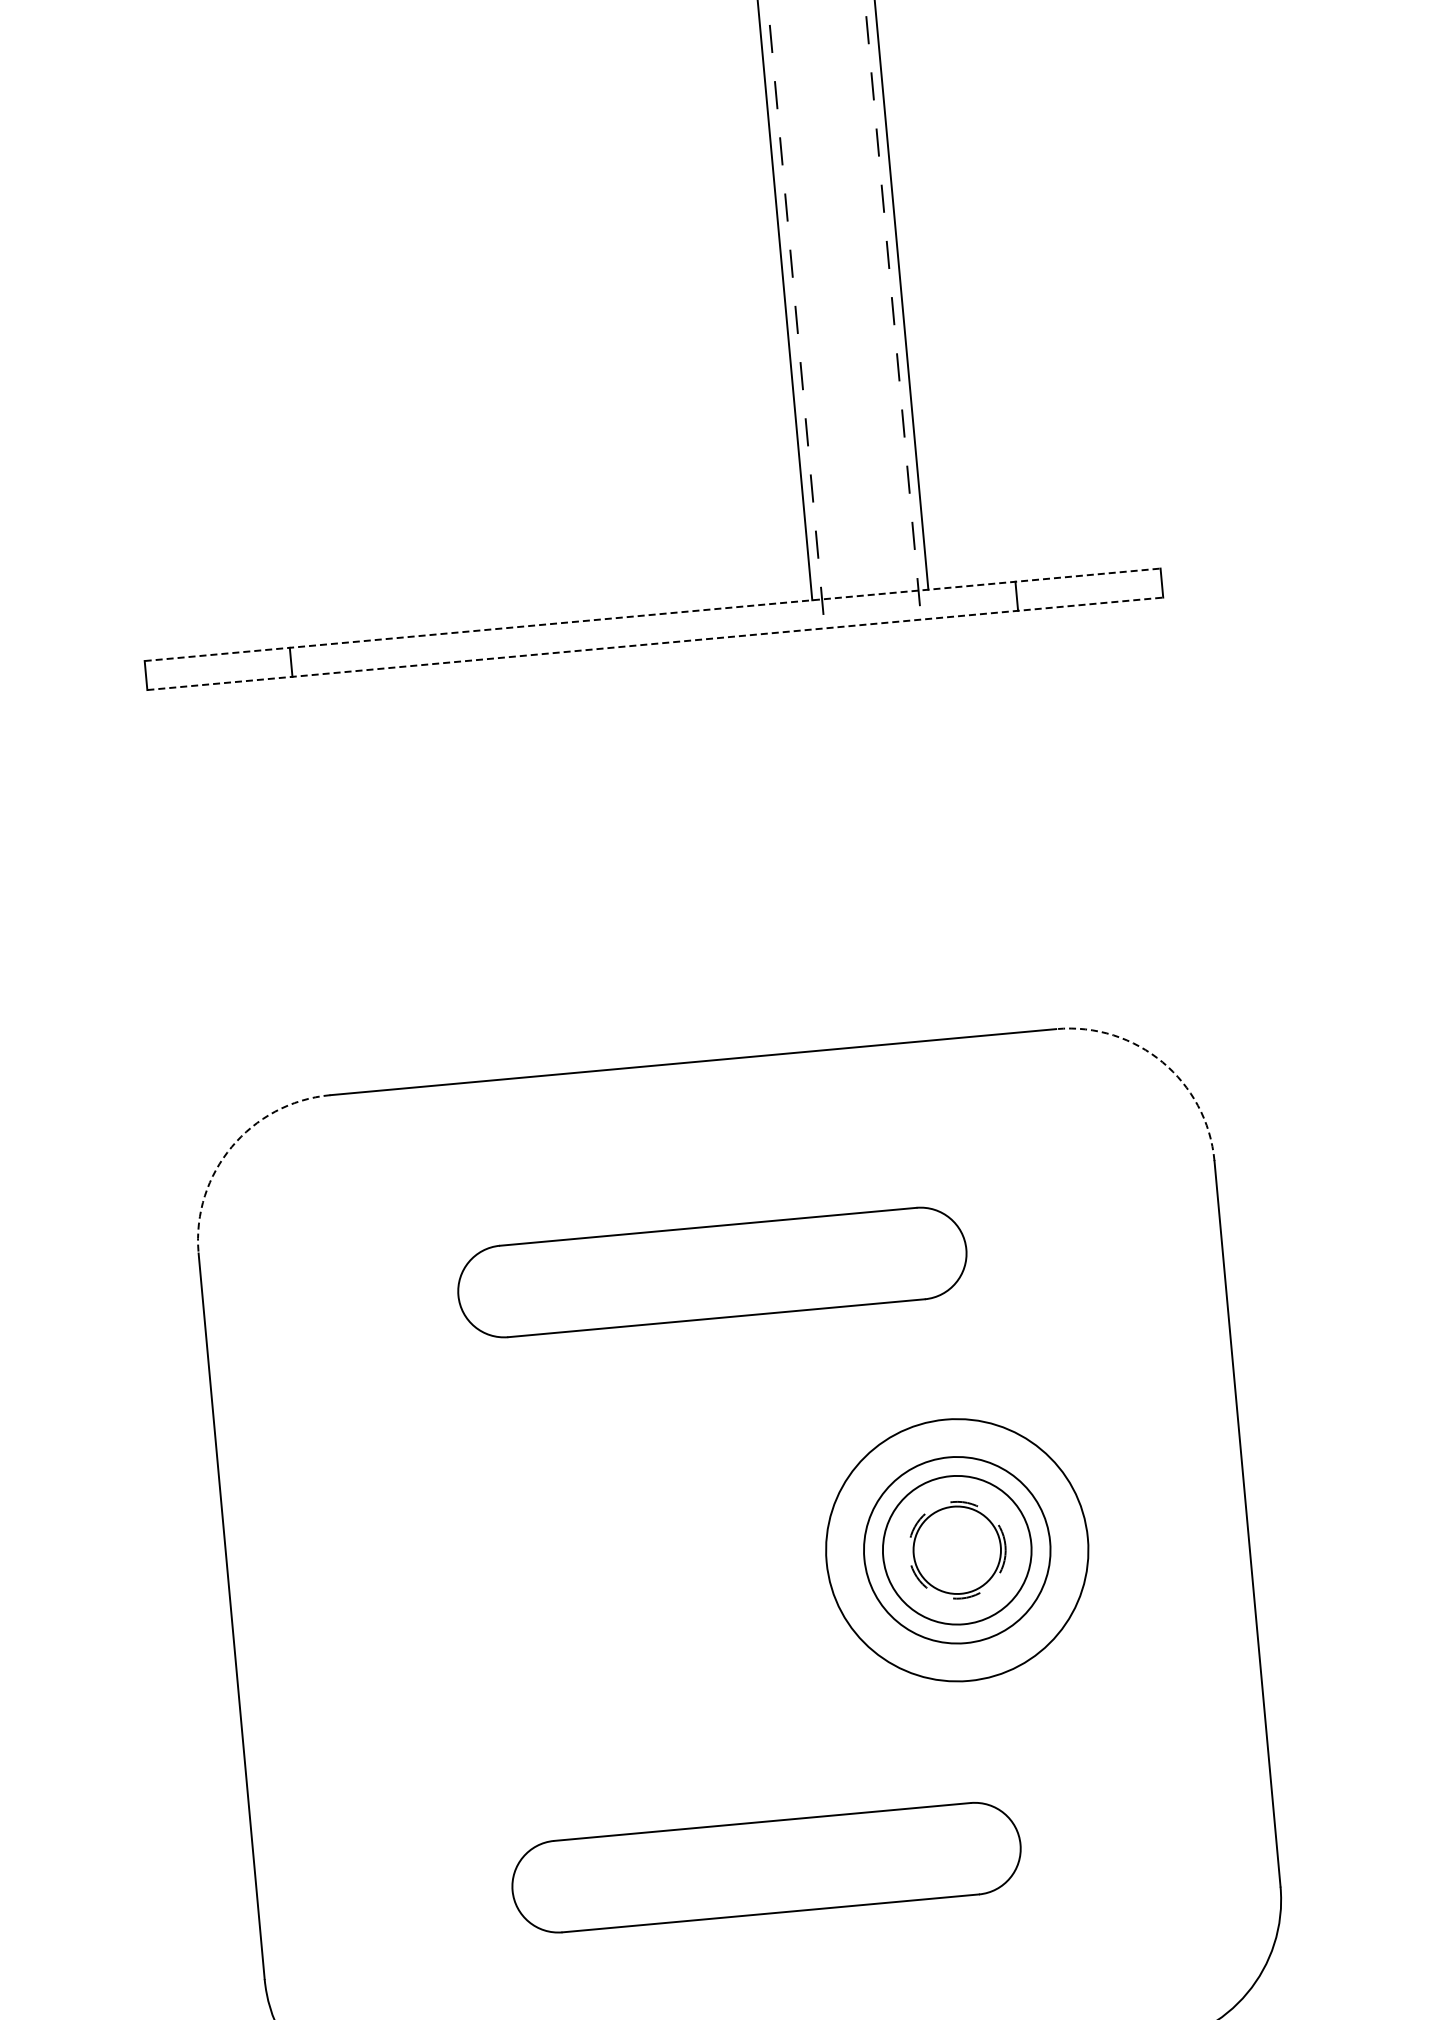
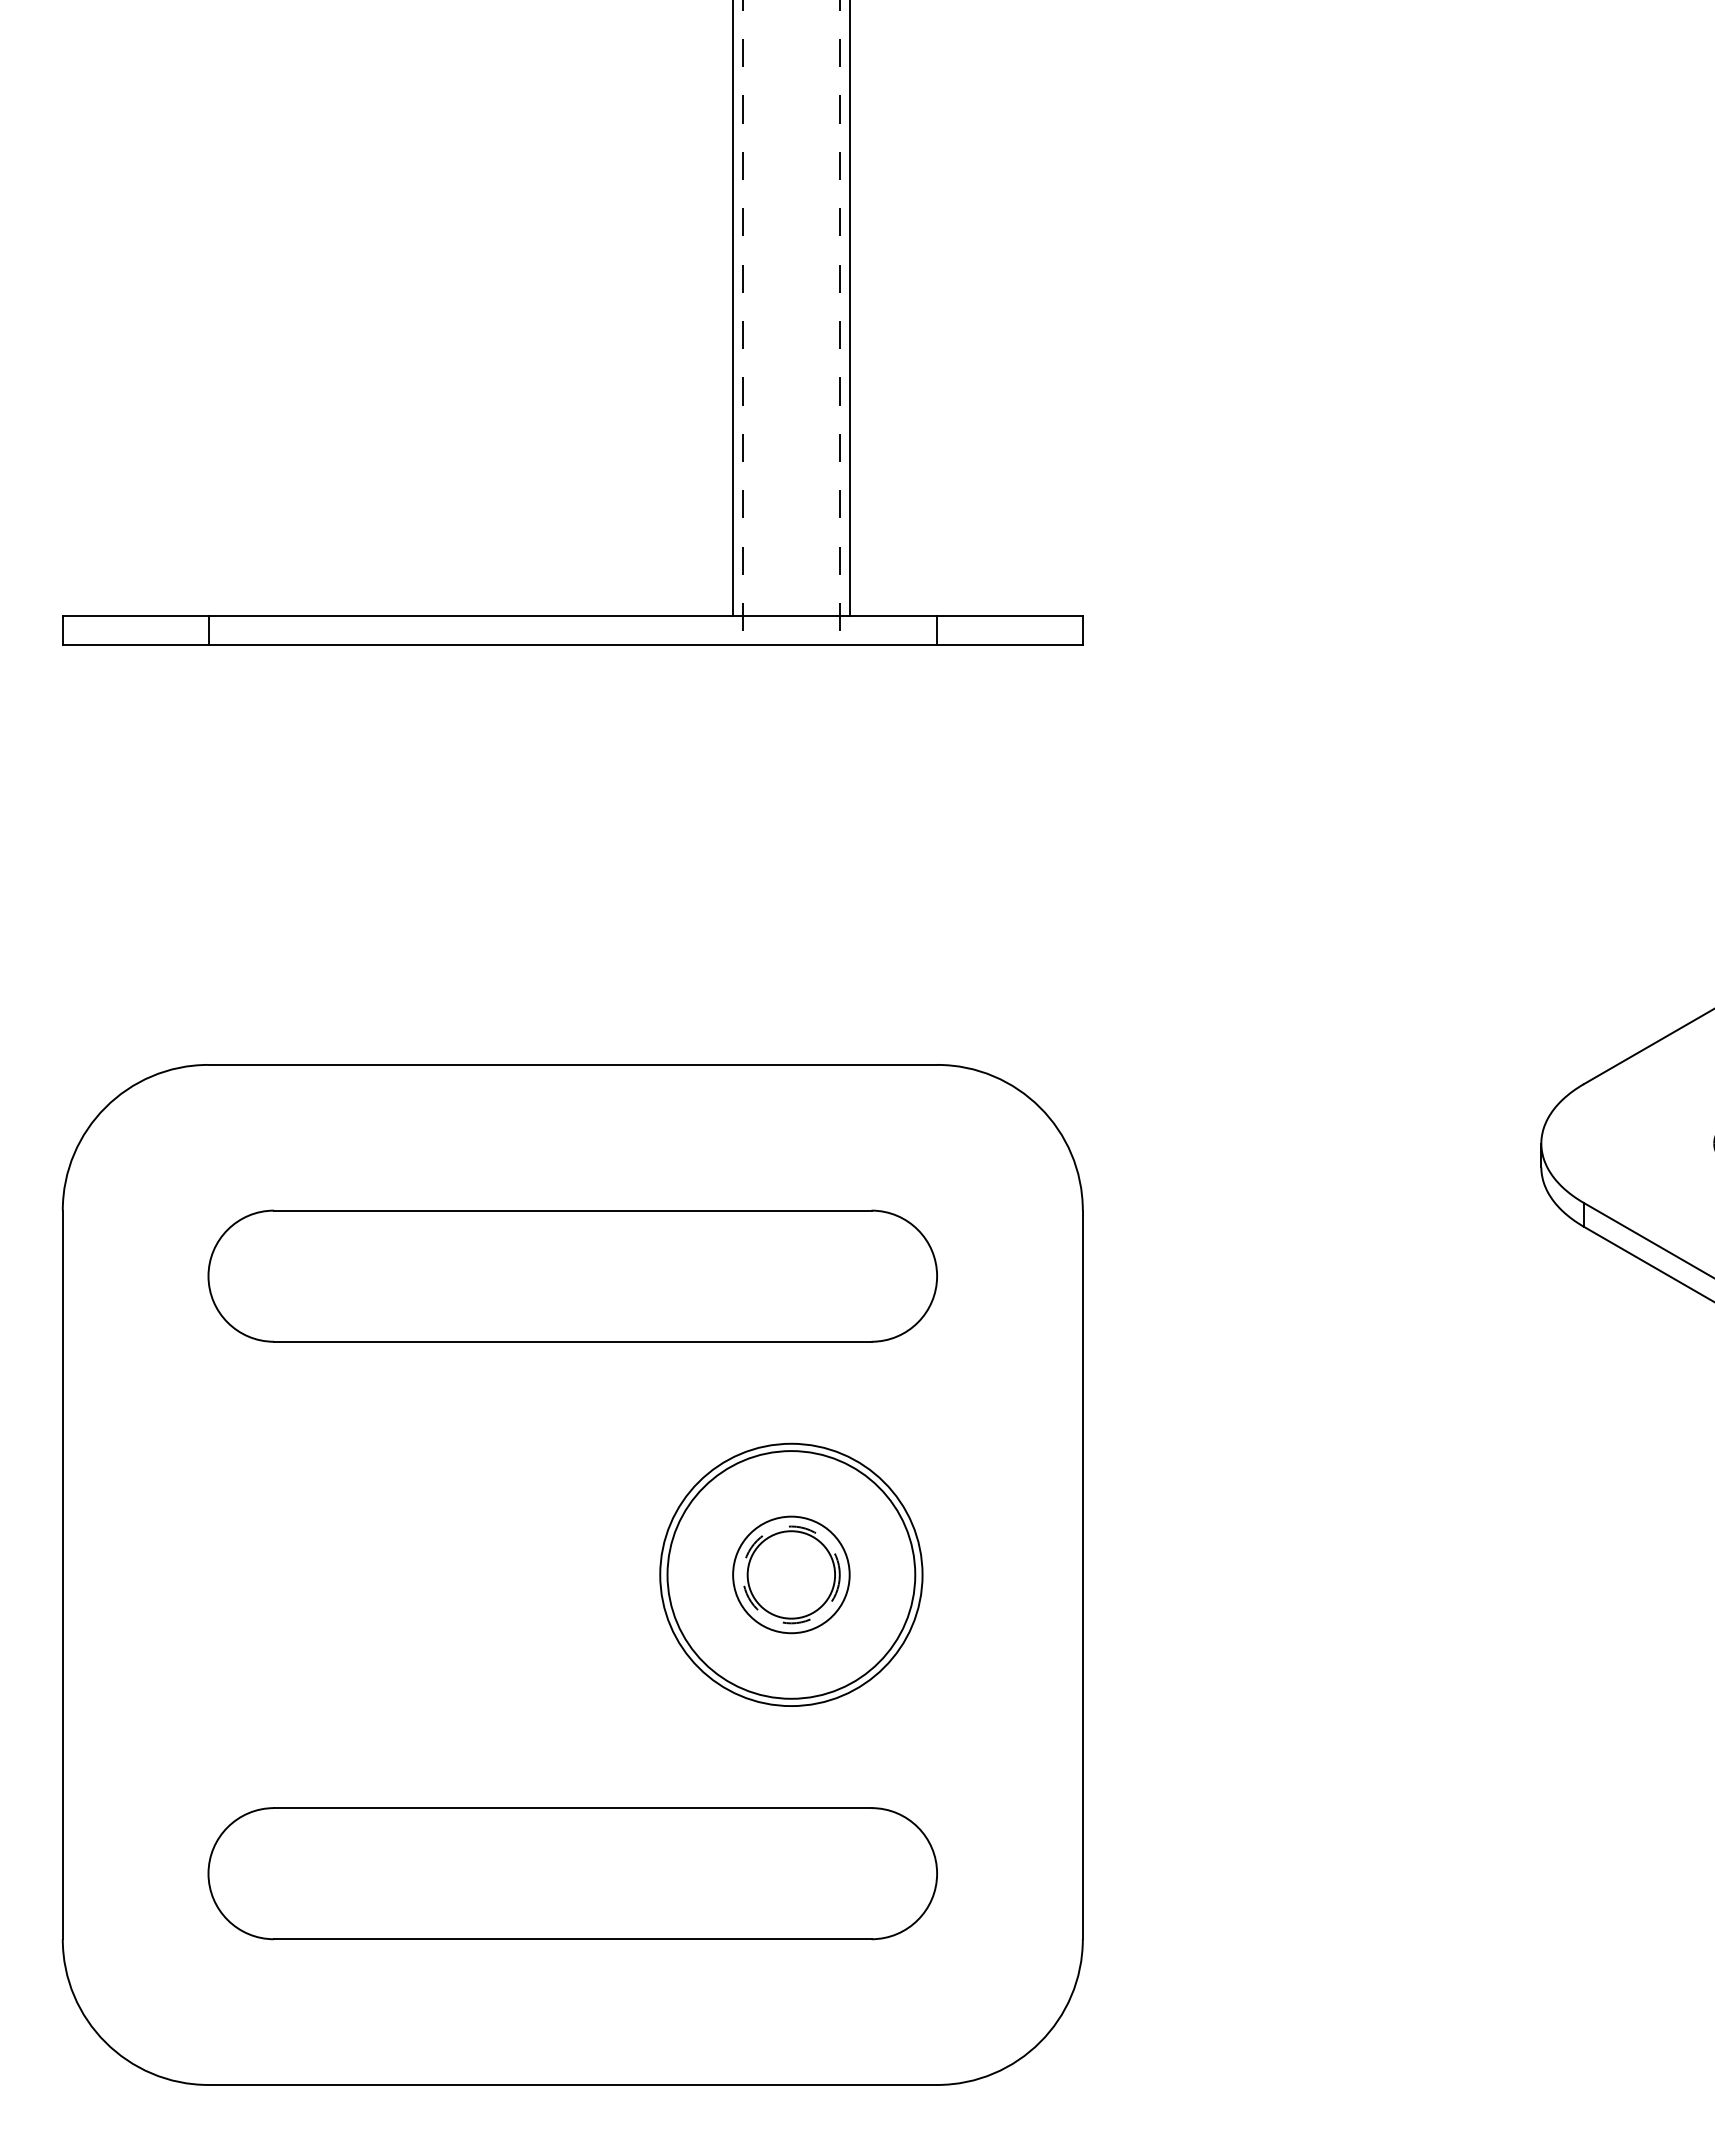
line: (653, 614) -> (573, 615), dashed -> solid
line: (655, 643) -> (573, 644), dashed -> solid
arc: (1162, 1062) -> (1040, 1107), dashed -> solid
arc: (231, 1146) -> (105, 1107), dashed -> solid
part: (712, 1271) -> (572, 1275), size x1.43
circle: (957, 1549) -> (791, 1574), size x0.62
circle: (957, 1549) -> (791, 1574), size x1.67
part: (766, 1867) -> (572, 1873), size x1.43

